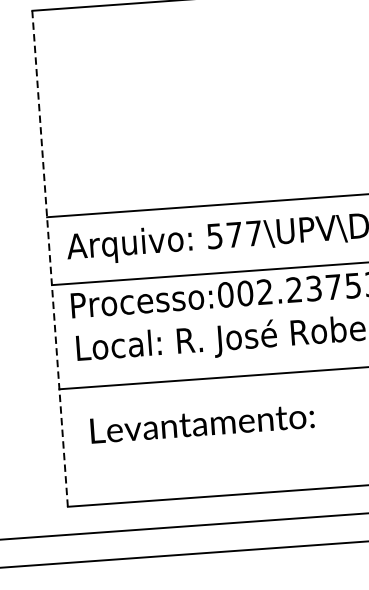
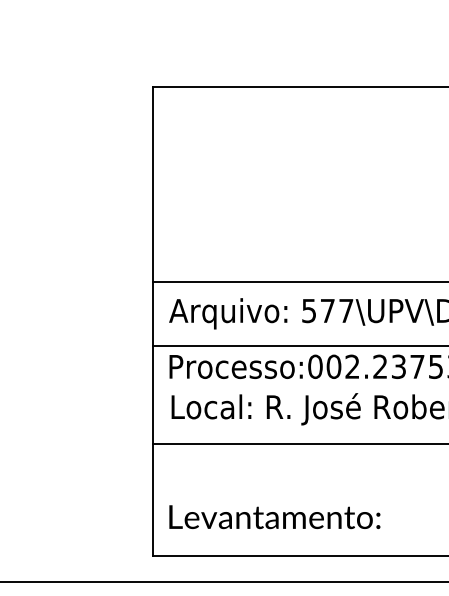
line: (49, 259) -> (152, 321), dashed -> solid
text: (202, 423) -> (274, 517), moved

